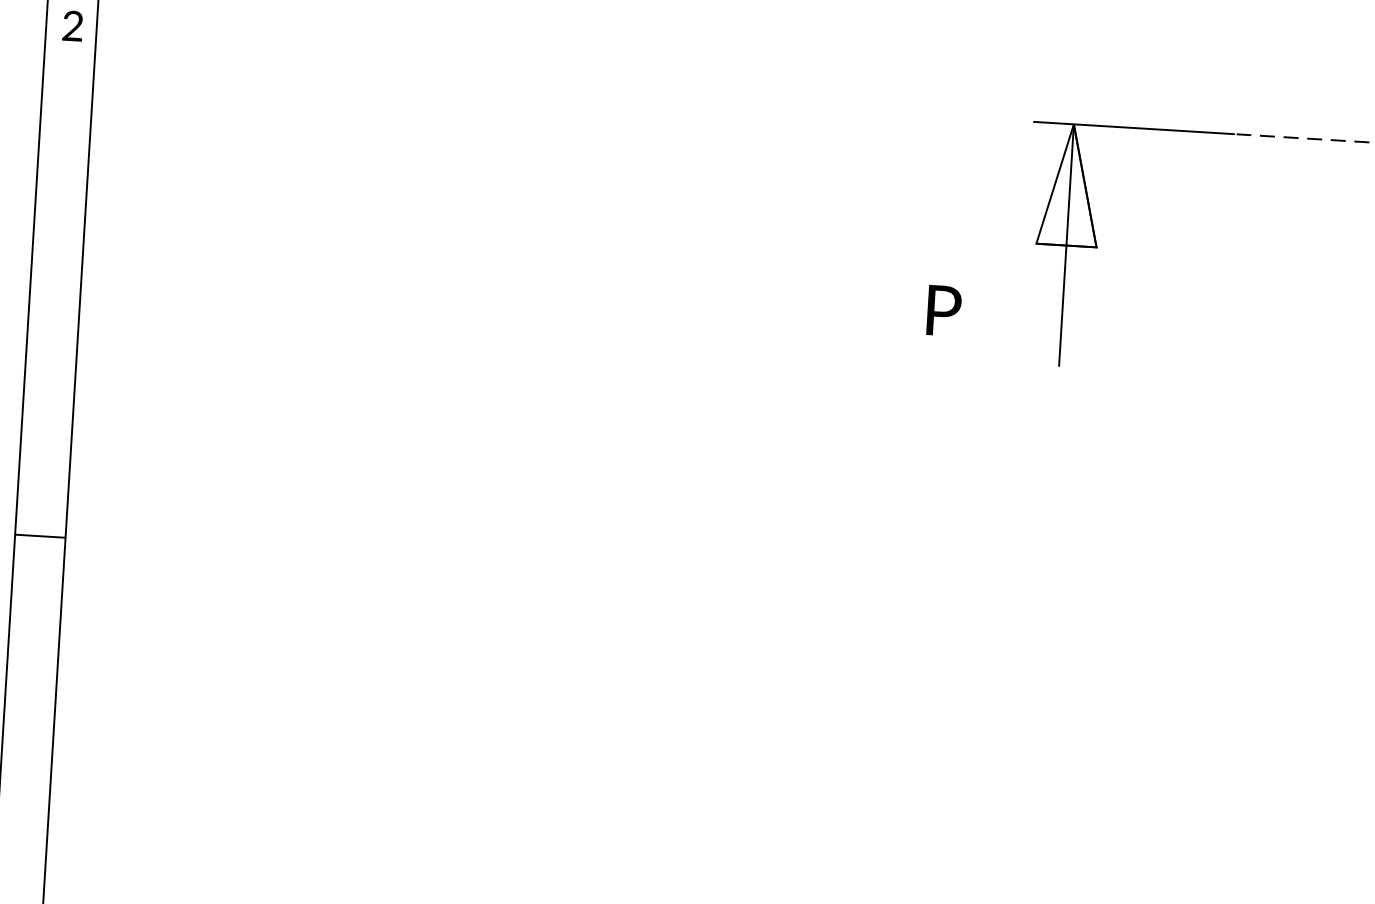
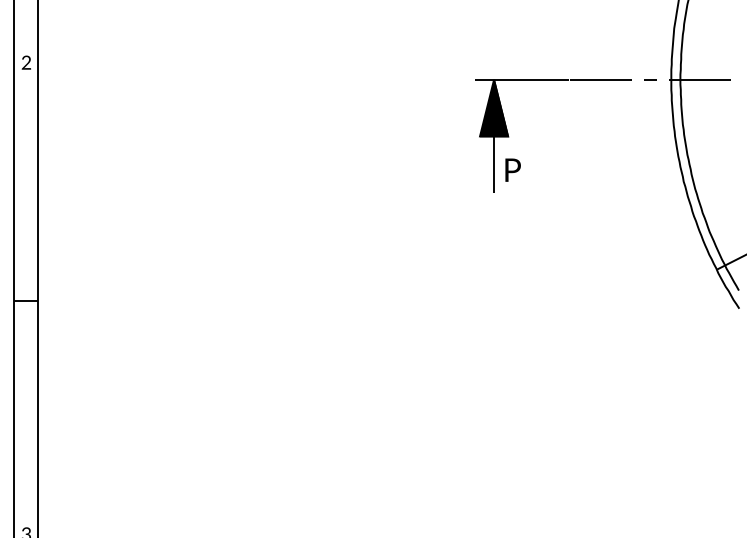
line: (1302, 137) -> (600, 79), dashed -> solid
fill: (1071, 183) -> (494, 107), added
text: (942, 309) -> (512, 169), moved

